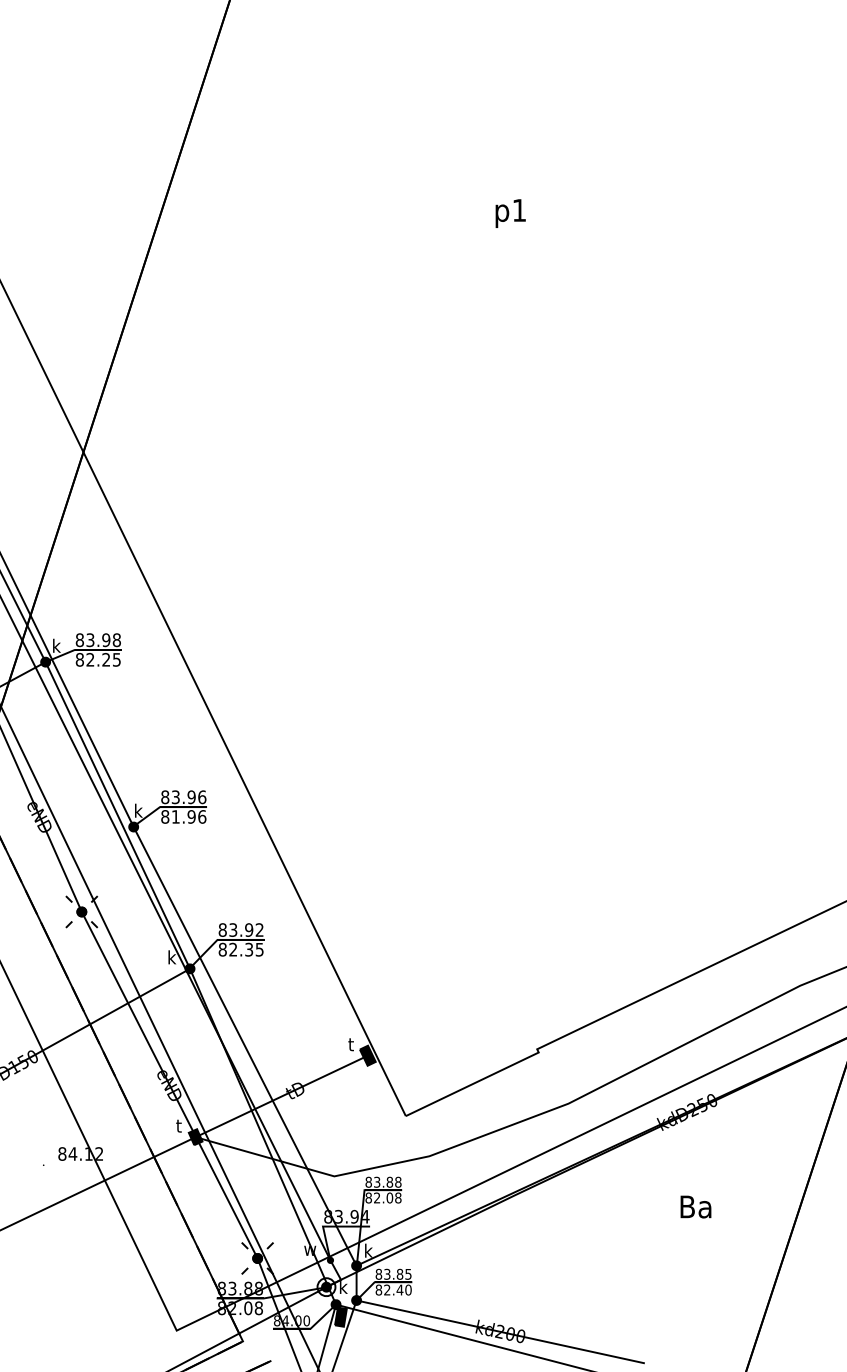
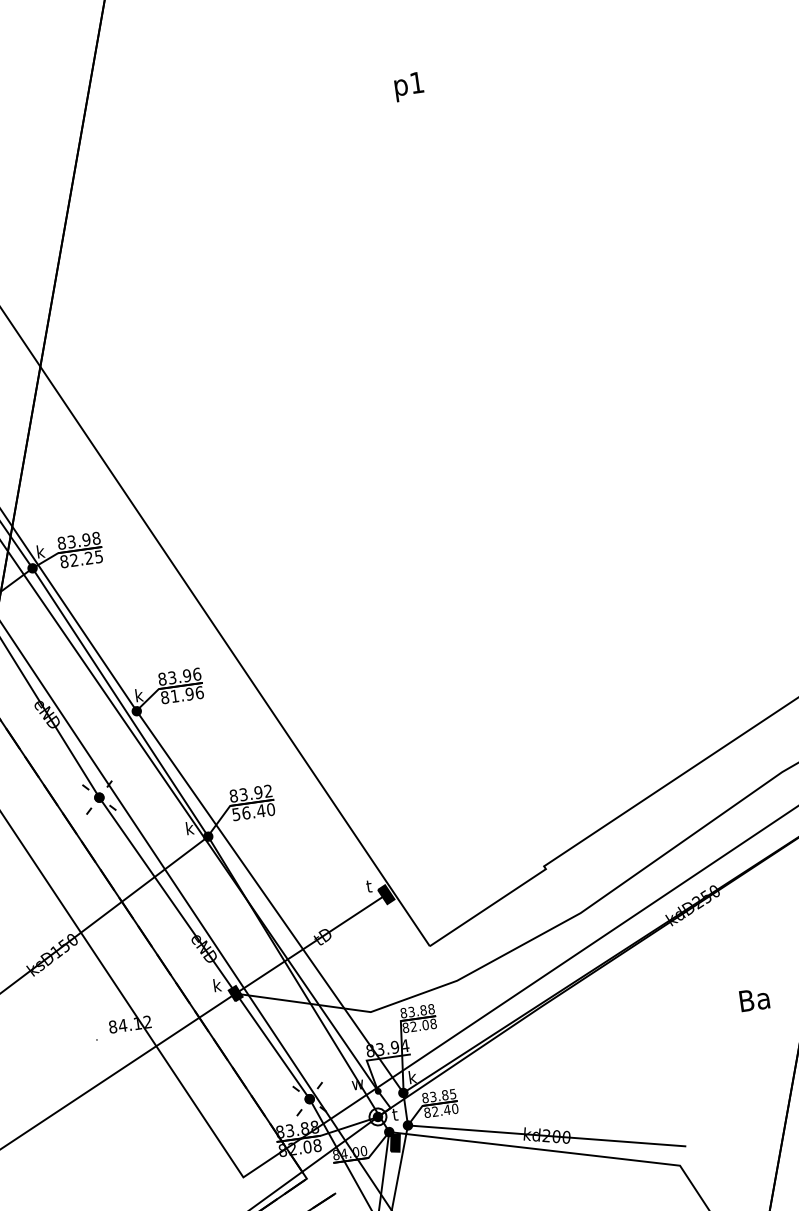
text: (240, 949) -> (252, 811), 82.35 -> 56.40
text: (177, 1125) -> (217, 985), t -> k
text: (695, 1206) -> (754, 999), moved
text: (343, 1287) -> (393, 1115), k -> t

